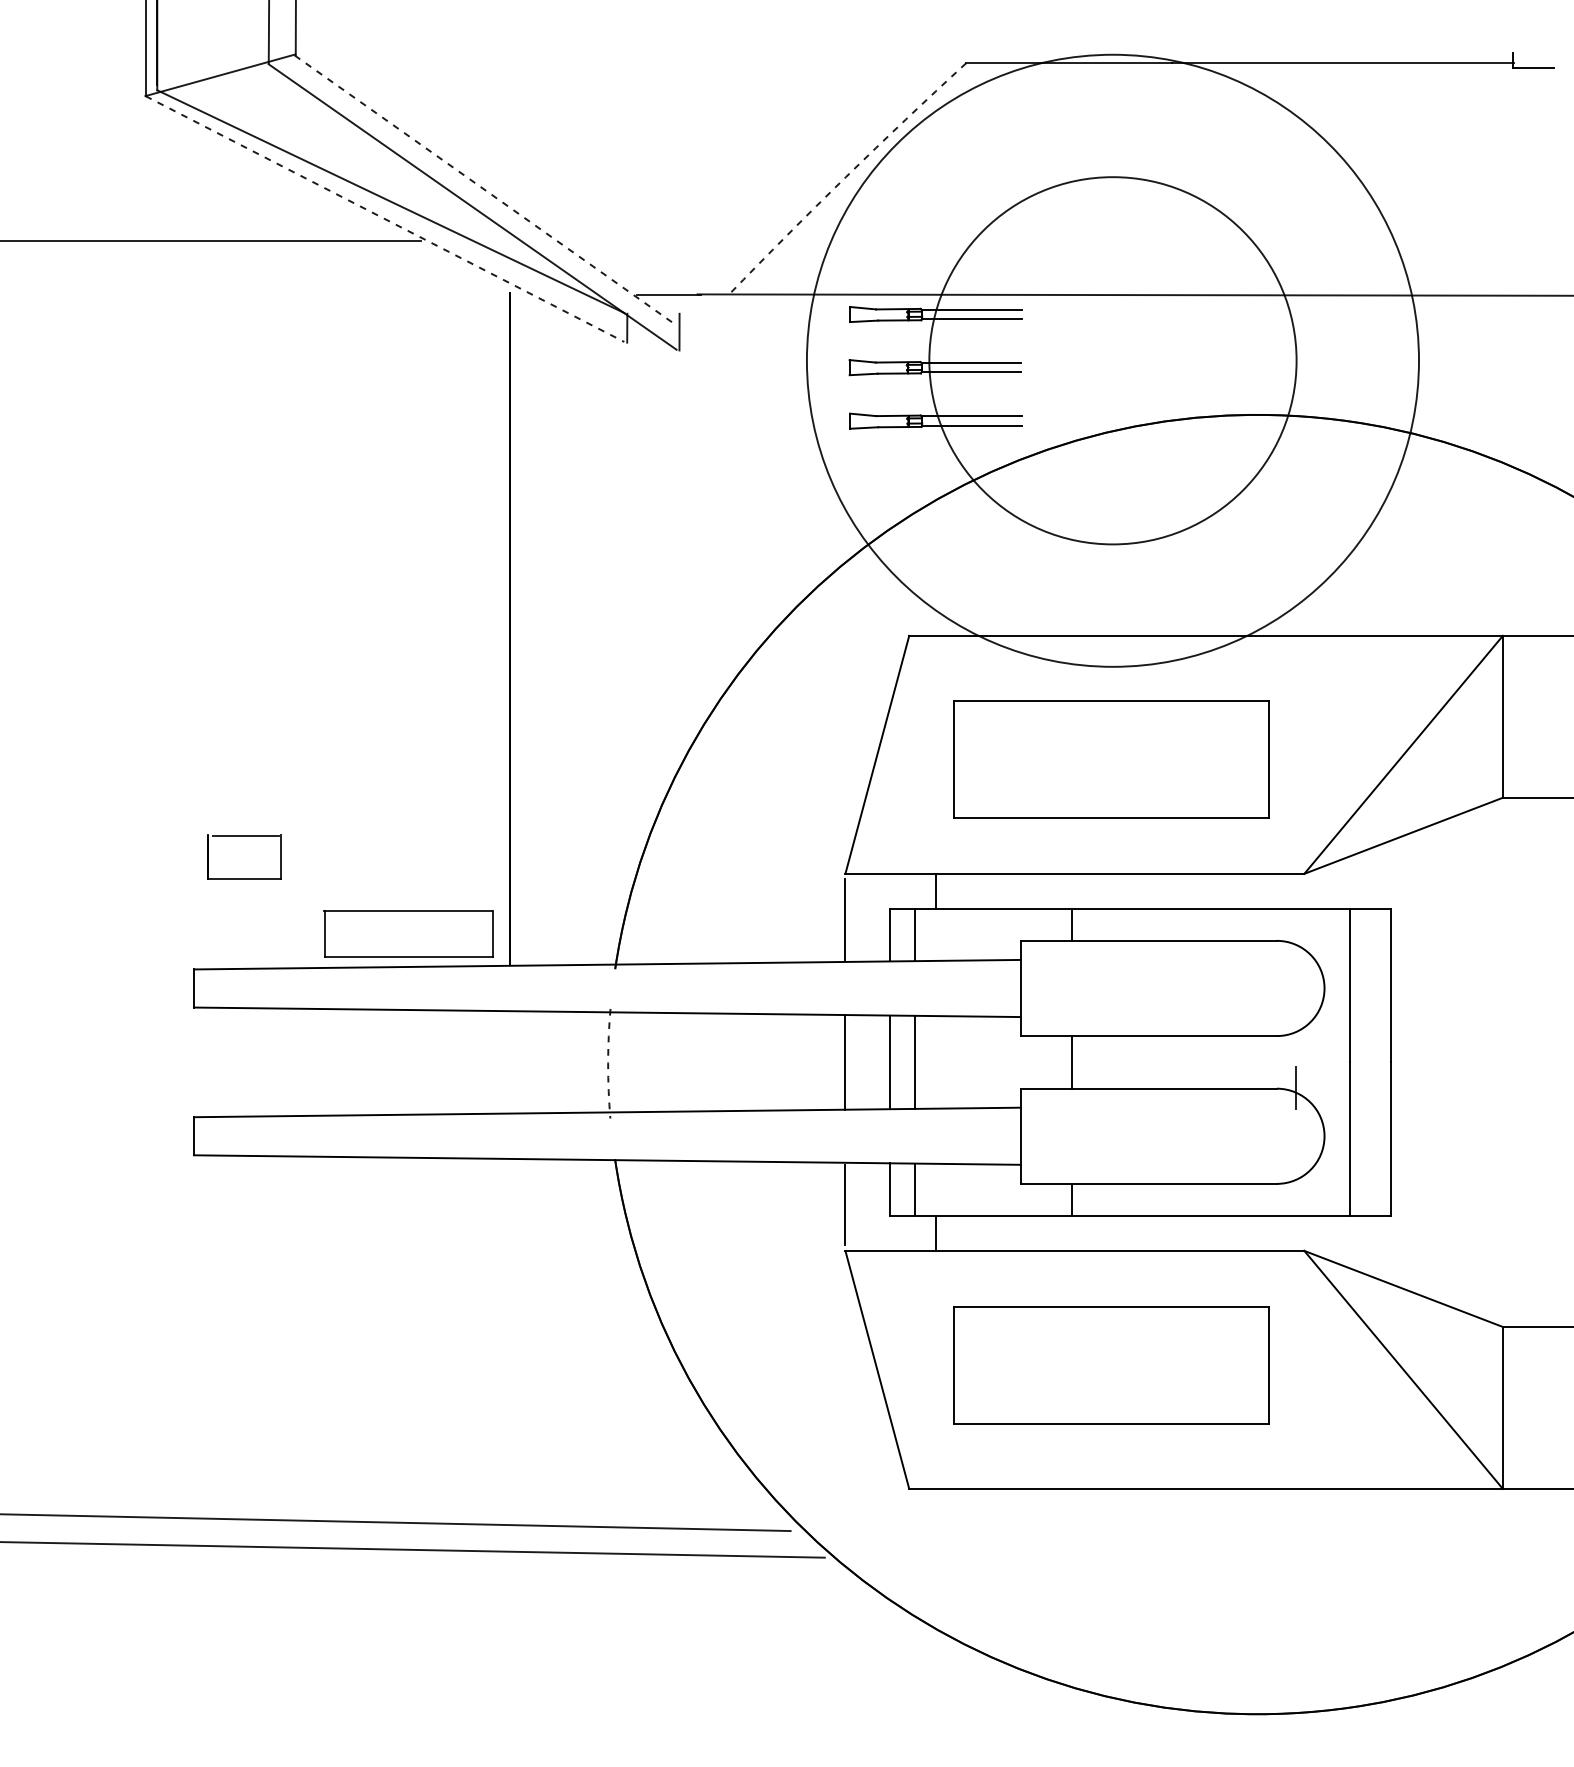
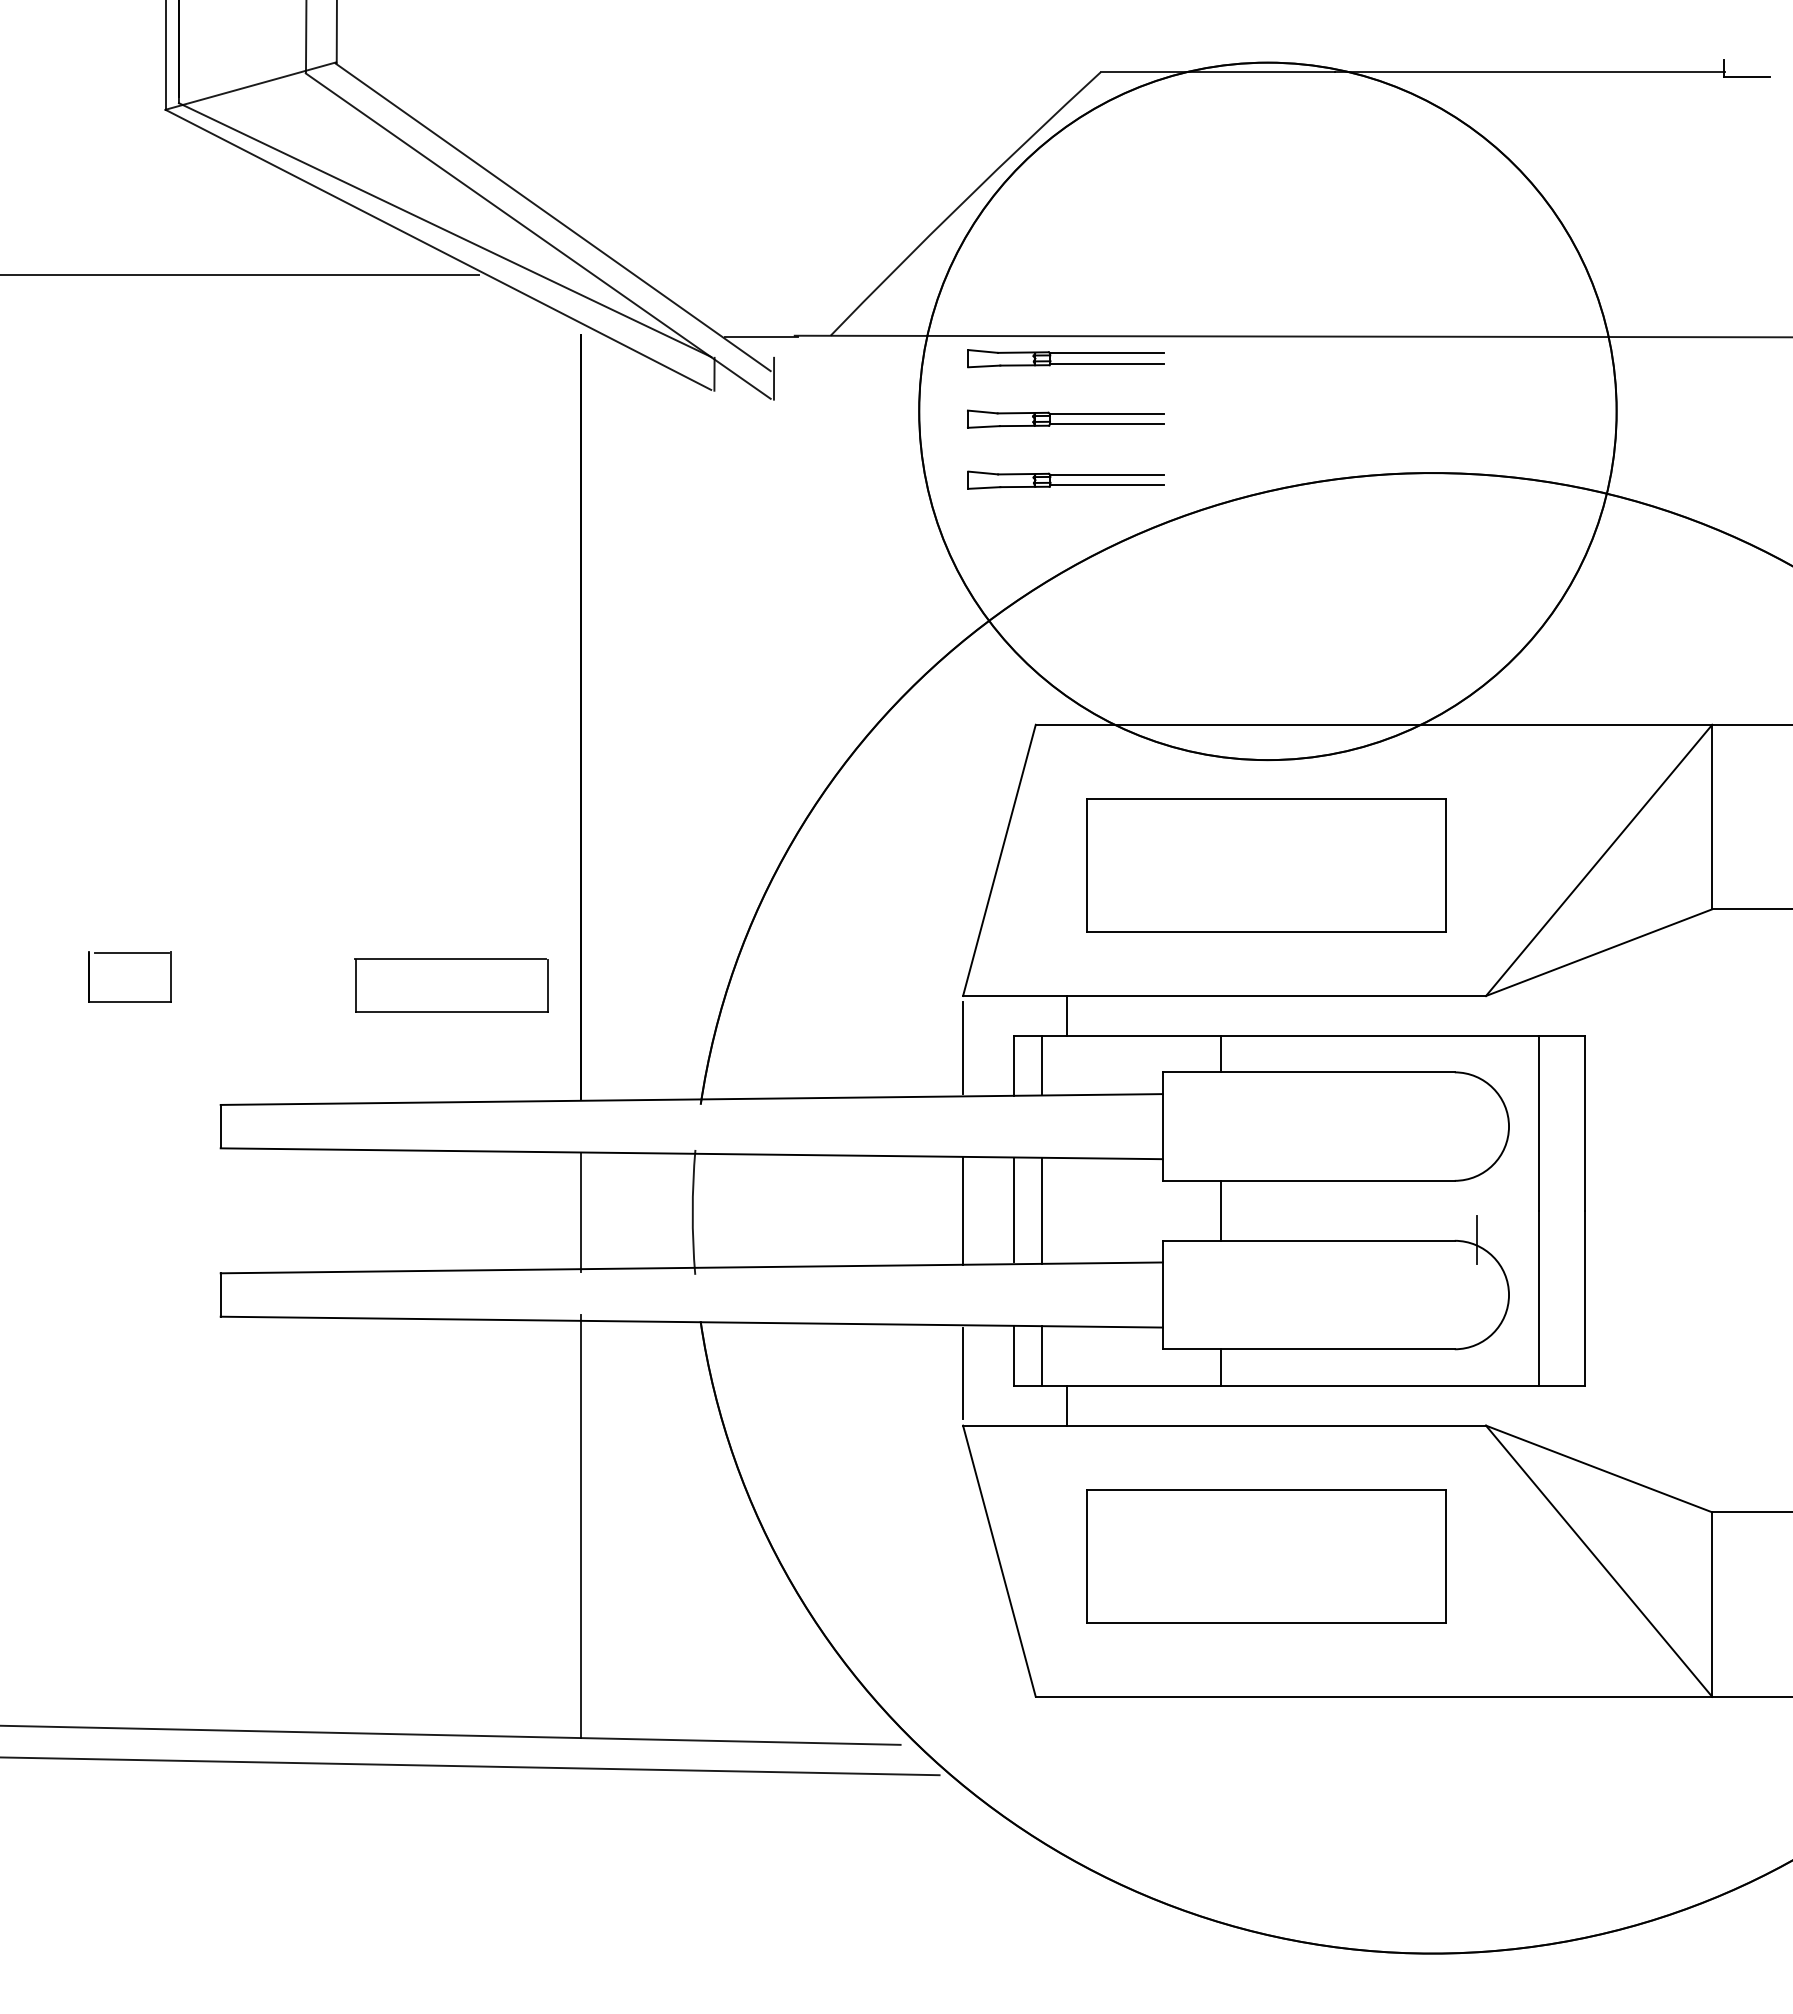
arc: (845, 177) -> (963, 202), dashed -> solid
line: (485, 190) -> (553, 217), dashed -> solid
line: (385, 218) -> (438, 249), dashed -> solid
circle: (1112, 360) -> (1267, 411), size x1.67
part: (243, 836) -> (129, 953), moved
part: (408, 933) -> (451, 985), moved
line: (509, 1063) -> (580, 1212), added
arc: (607, 1063) -> (692, 1212), dashed -> solid
line: (509, 1339) -> (580, 1526), added

